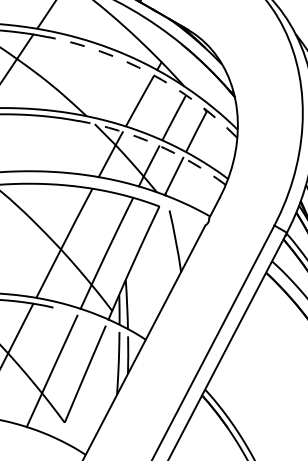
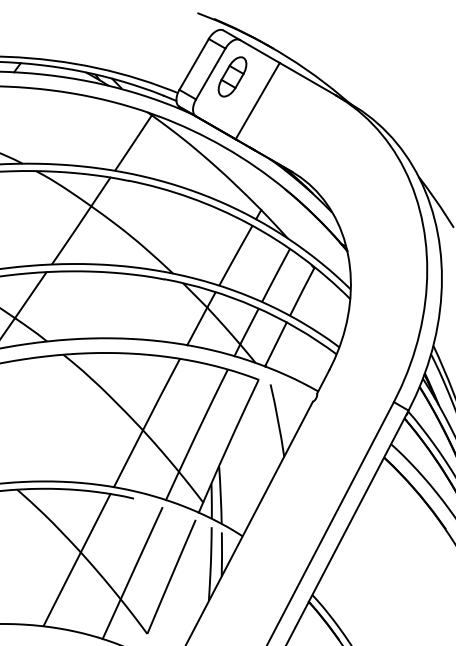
arc: (150, 73) -> (248, 223), dashed -> solid
arc: (155, 144) -> (254, 306), dashed -> solid

